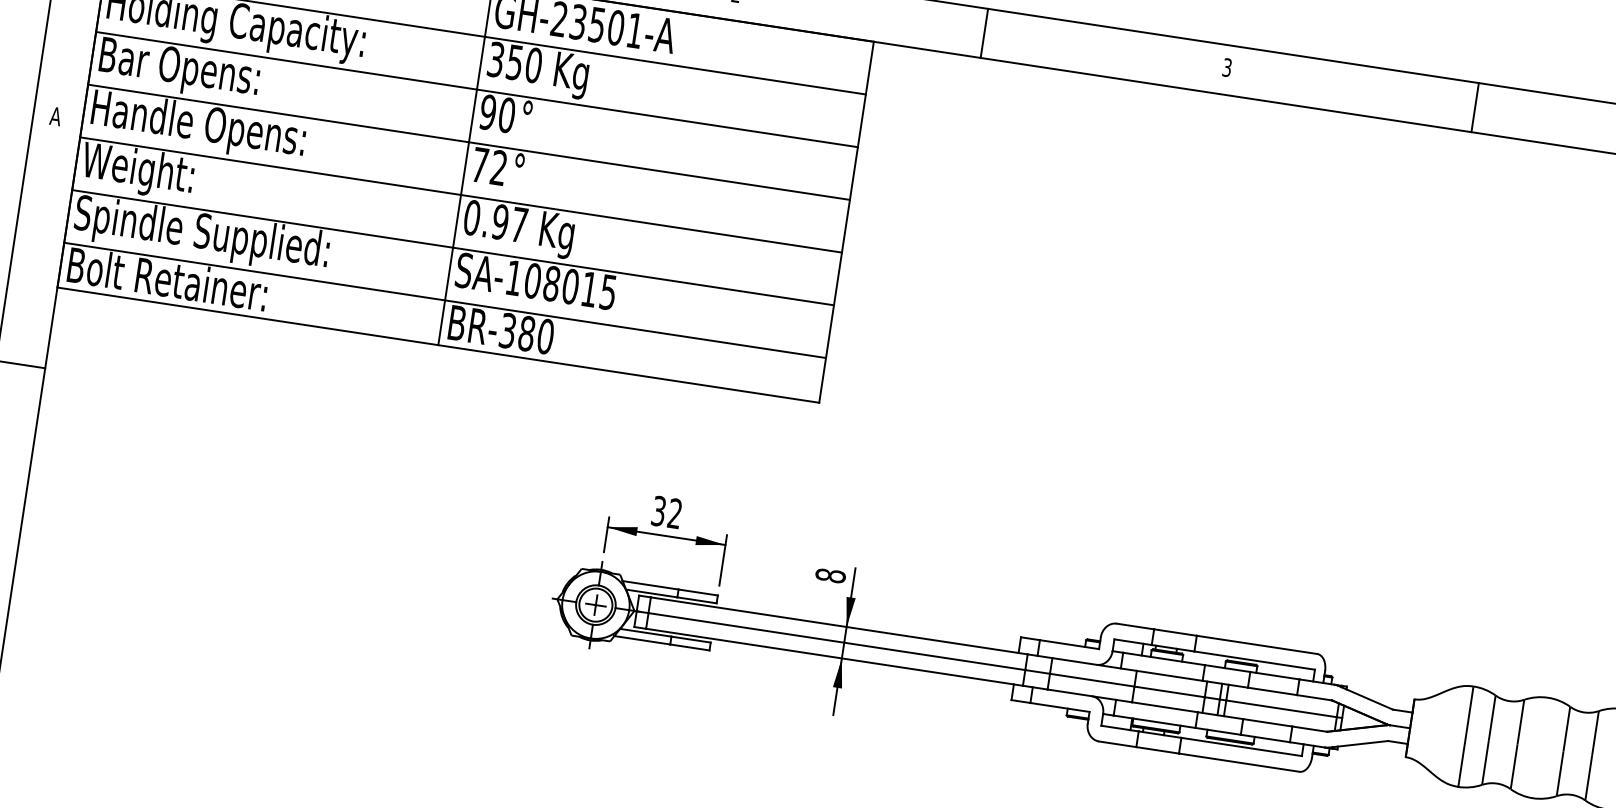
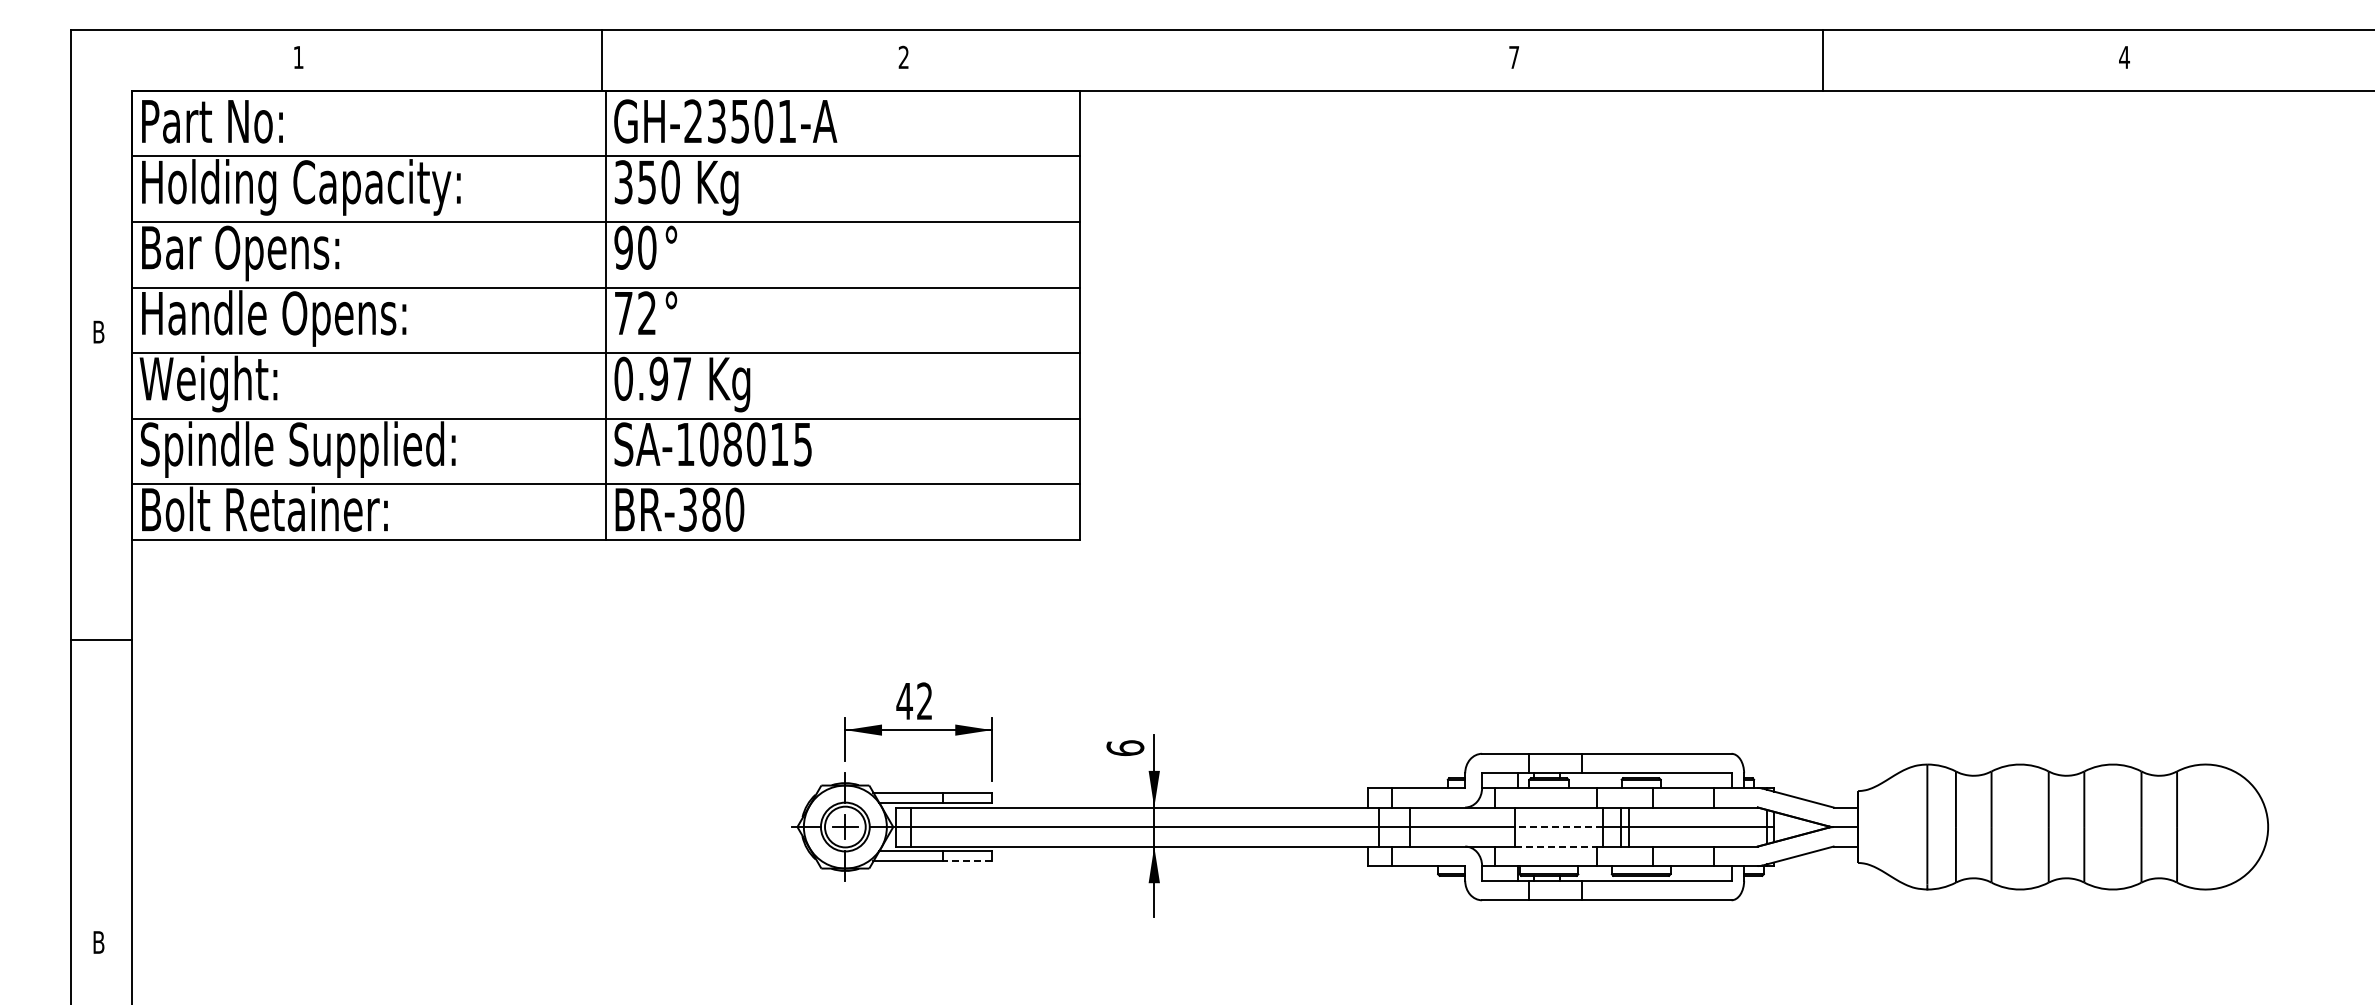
line: (984, 32) -> (1212, 59), removed
text: (1227, 67) -> (1514, 57), 3 -> 7
text: (55, 115) -> (98, 331), A -> B
text: (658, 511) -> (904, 701), 32 -> 42
text: (830, 576) -> (1125, 748), 8 -> 6
line: (689, 647) -> (966, 861), solid -> dashed
line: (1169, 692) -> (1558, 827), solid -> dashed
line: (1165, 707) -> (1556, 846), solid -> dashed

